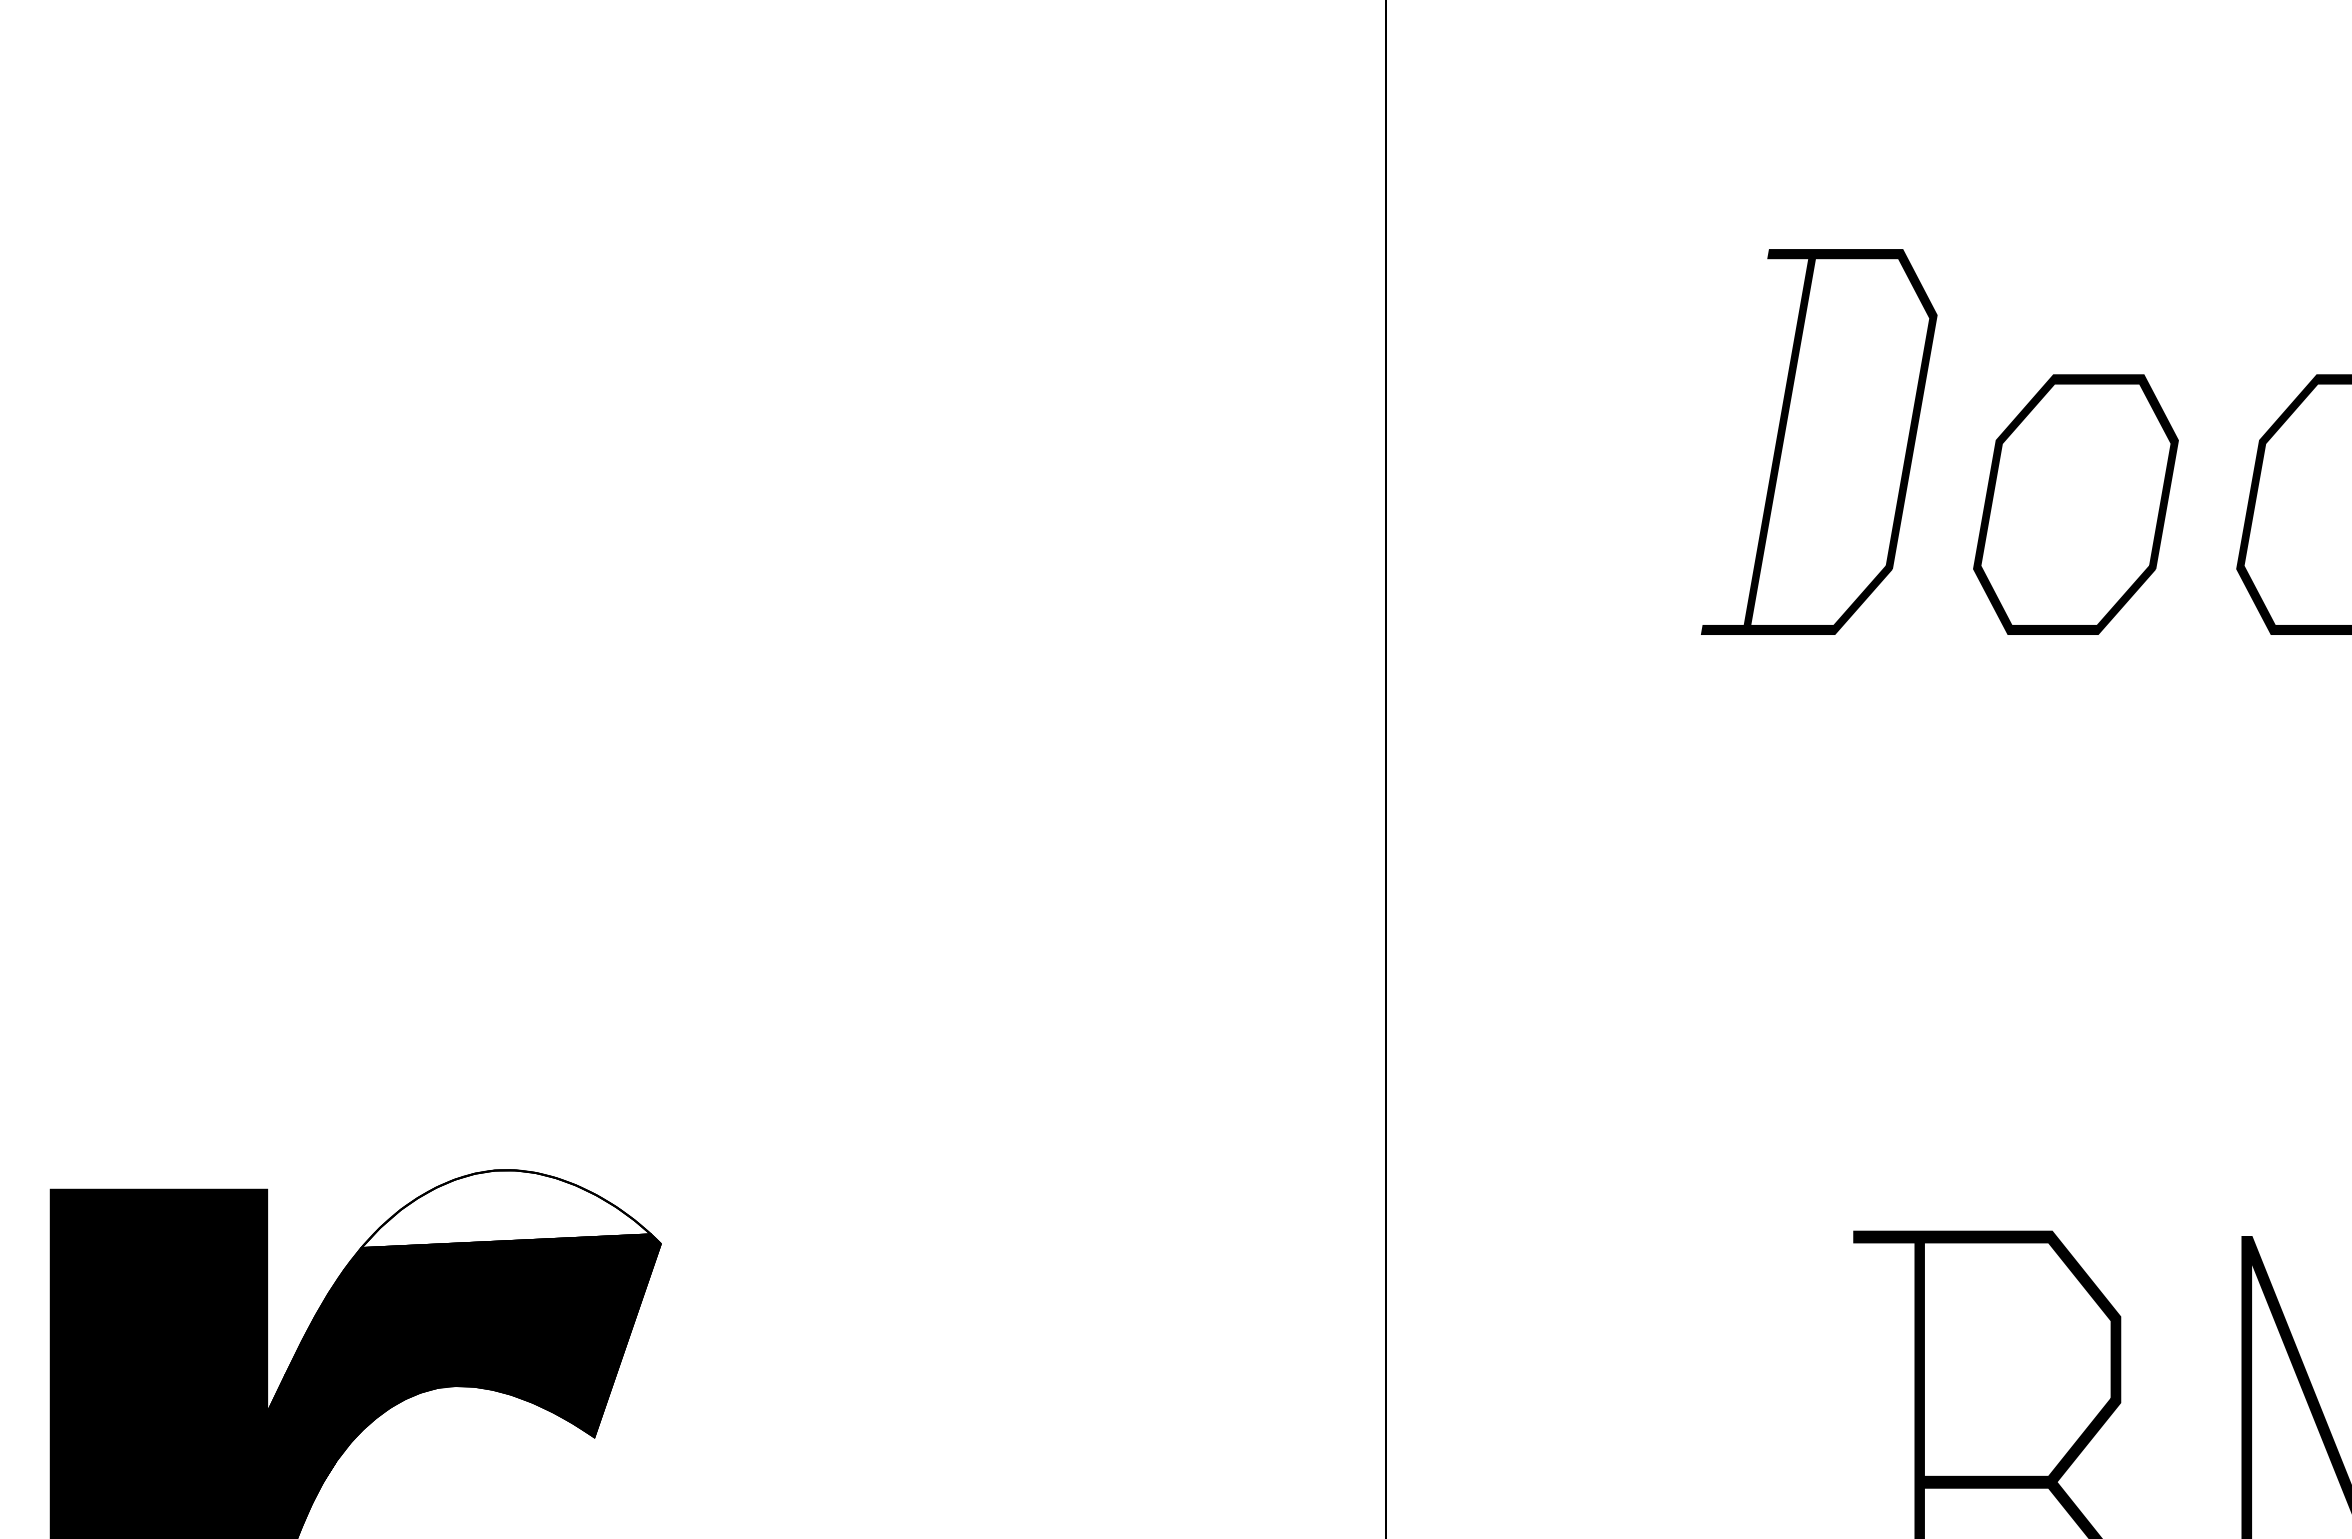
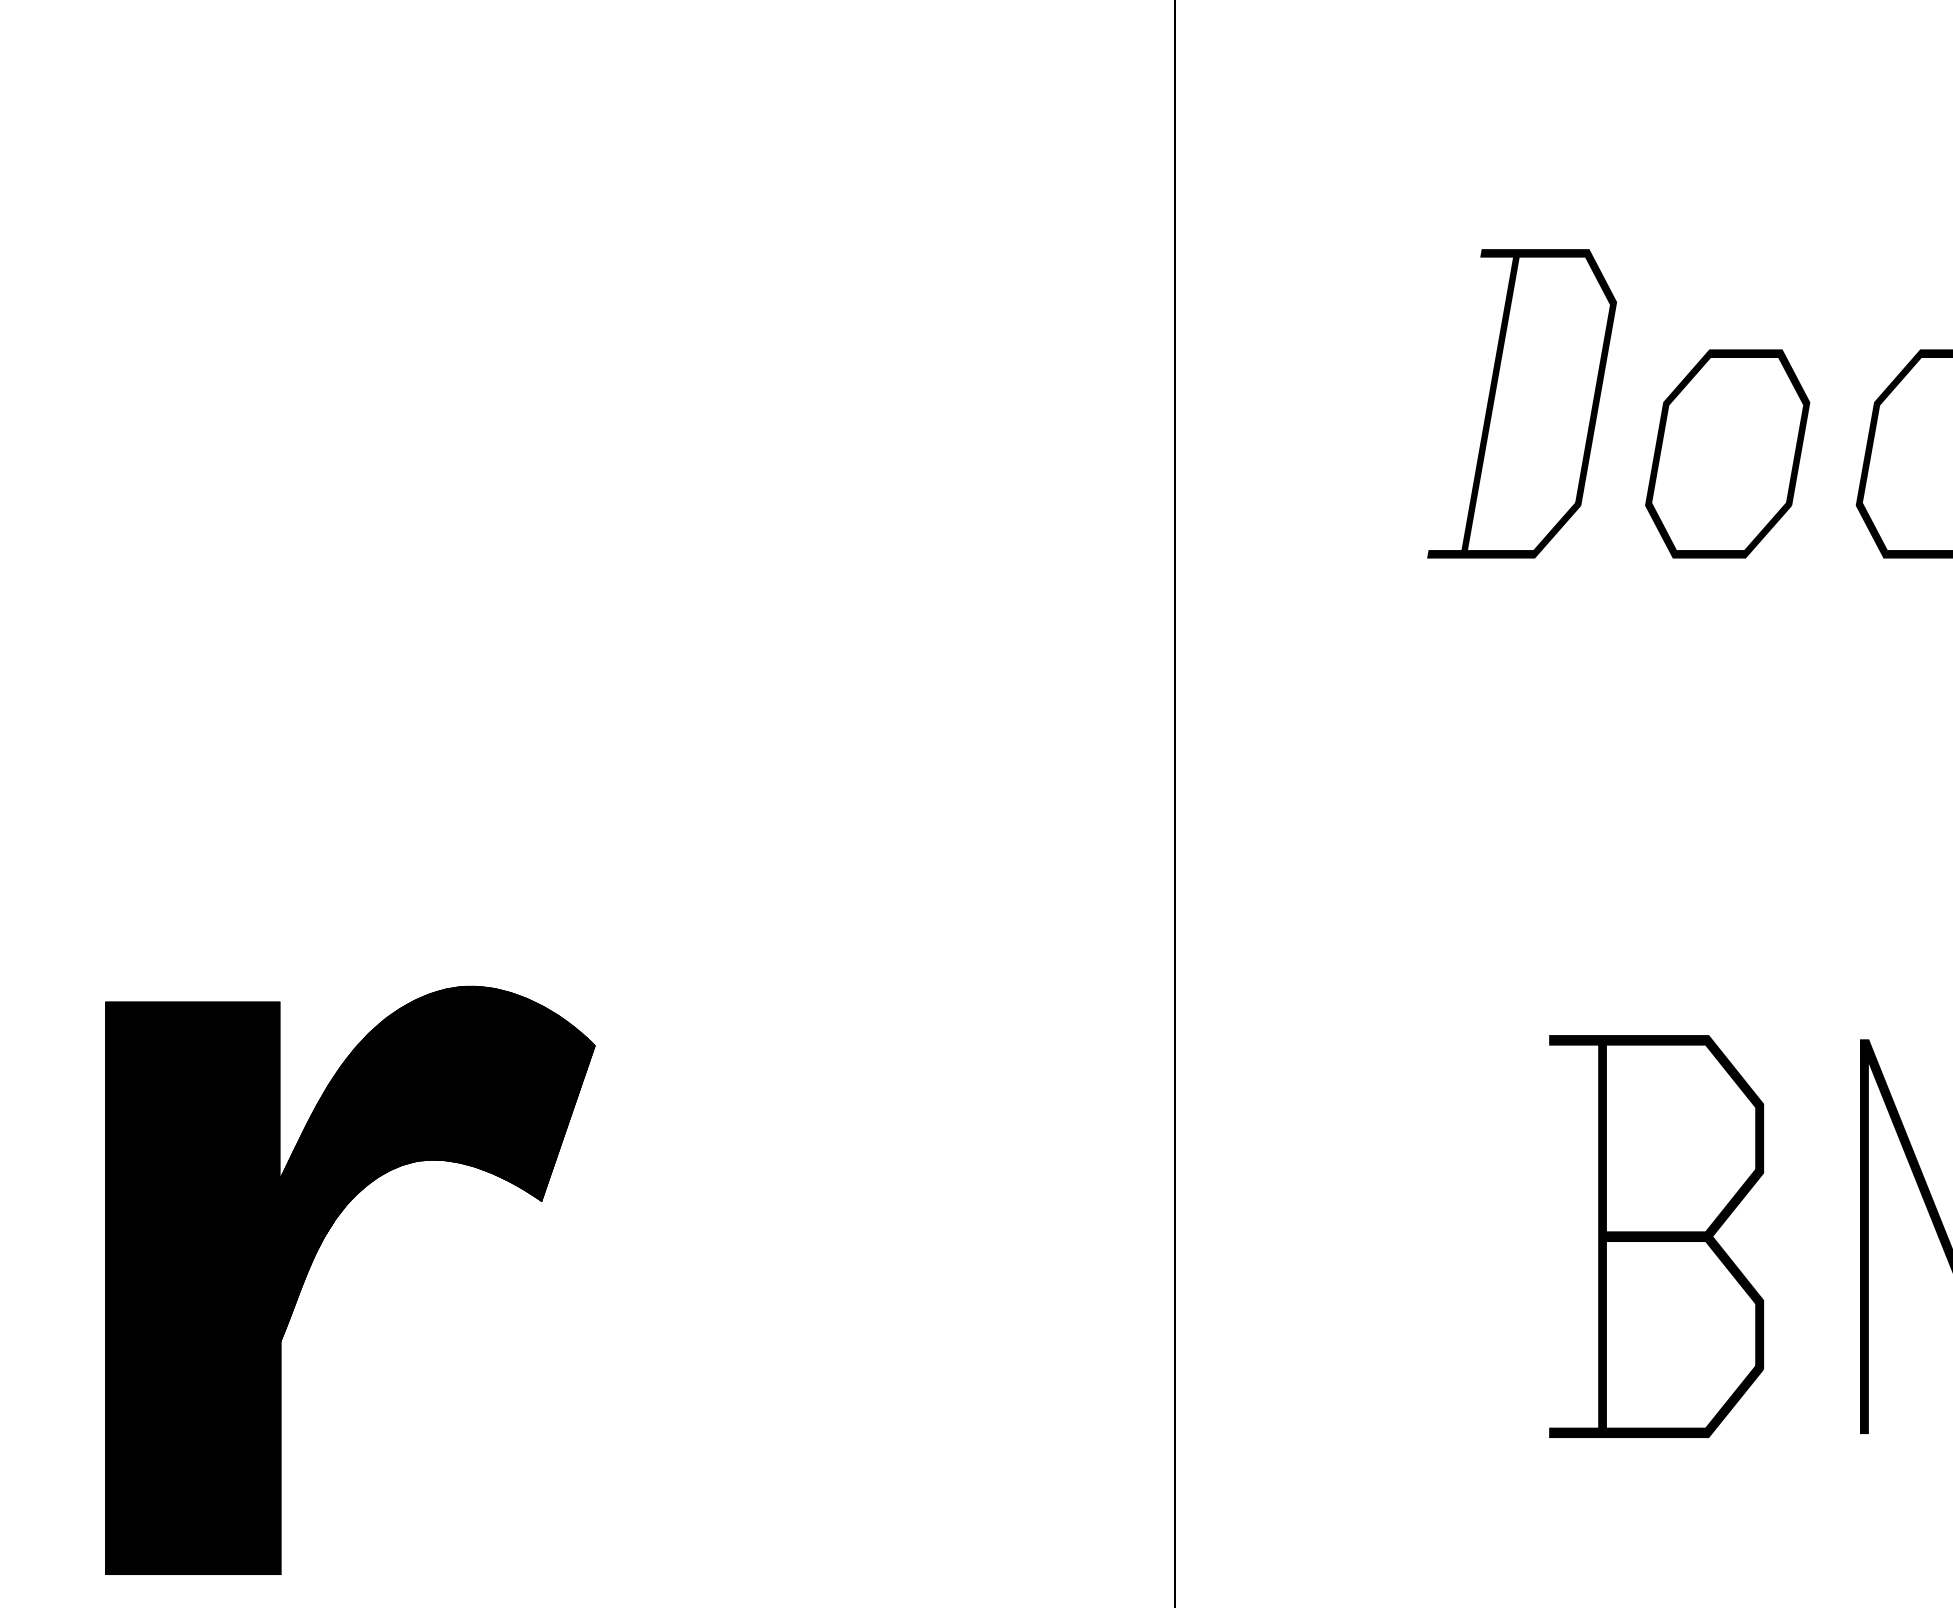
fill: (505, 1208) -> (470, 1017), added

